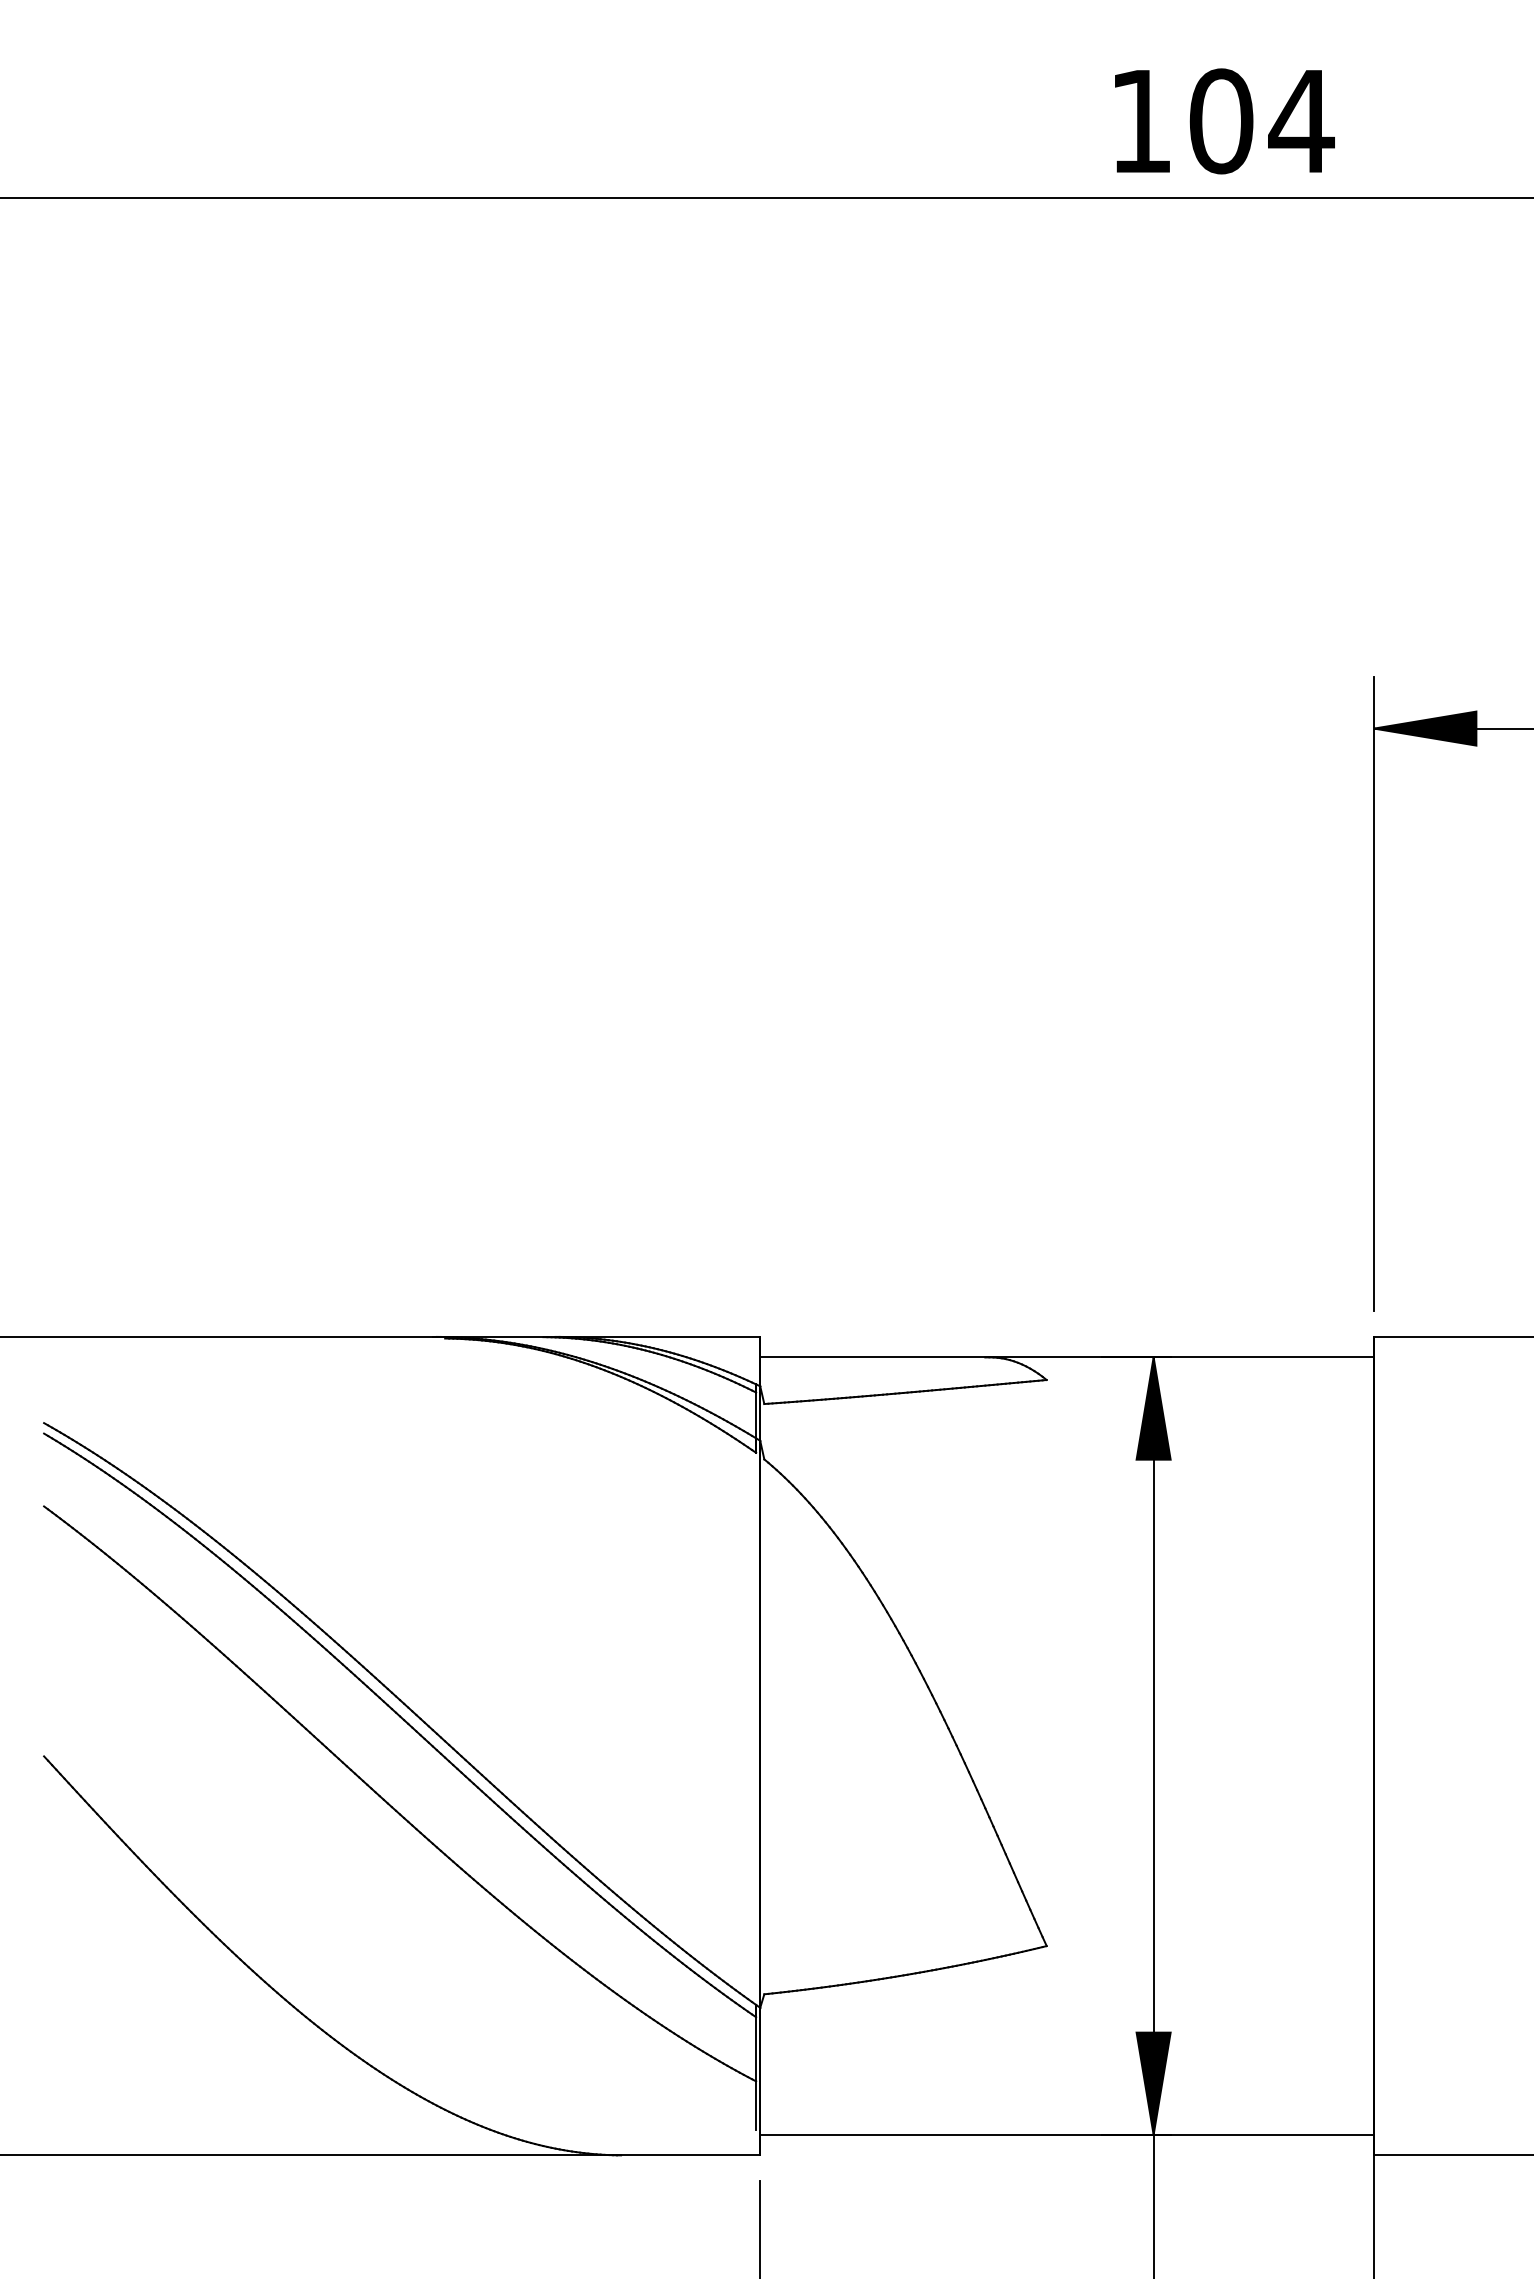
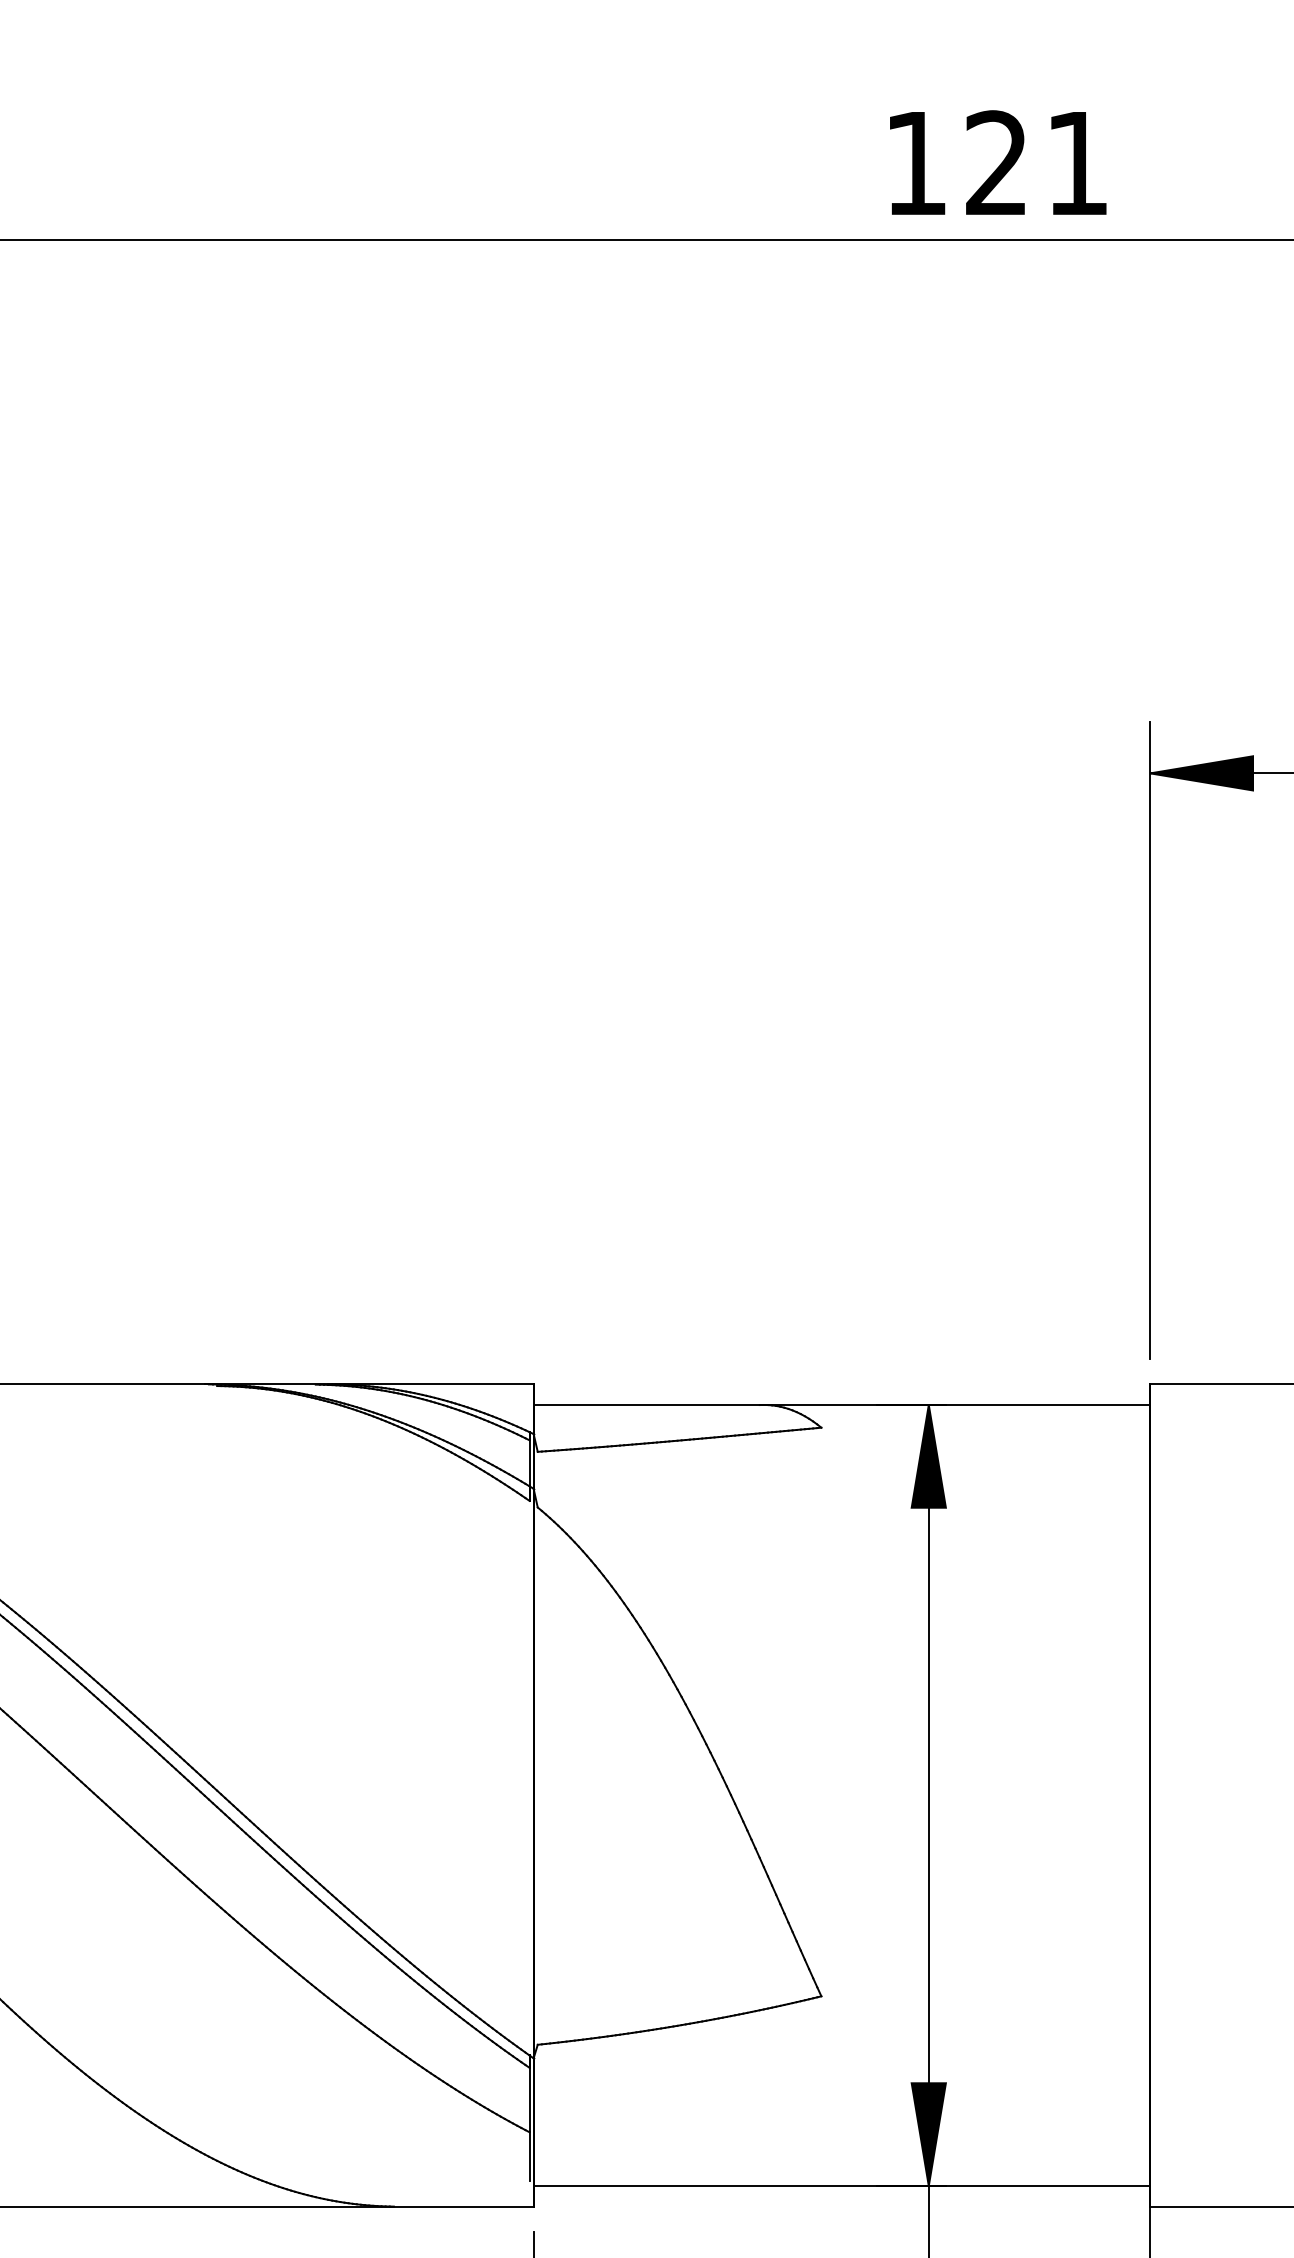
text: (1261, 121) -> (1037, 163), 104 -> 121

